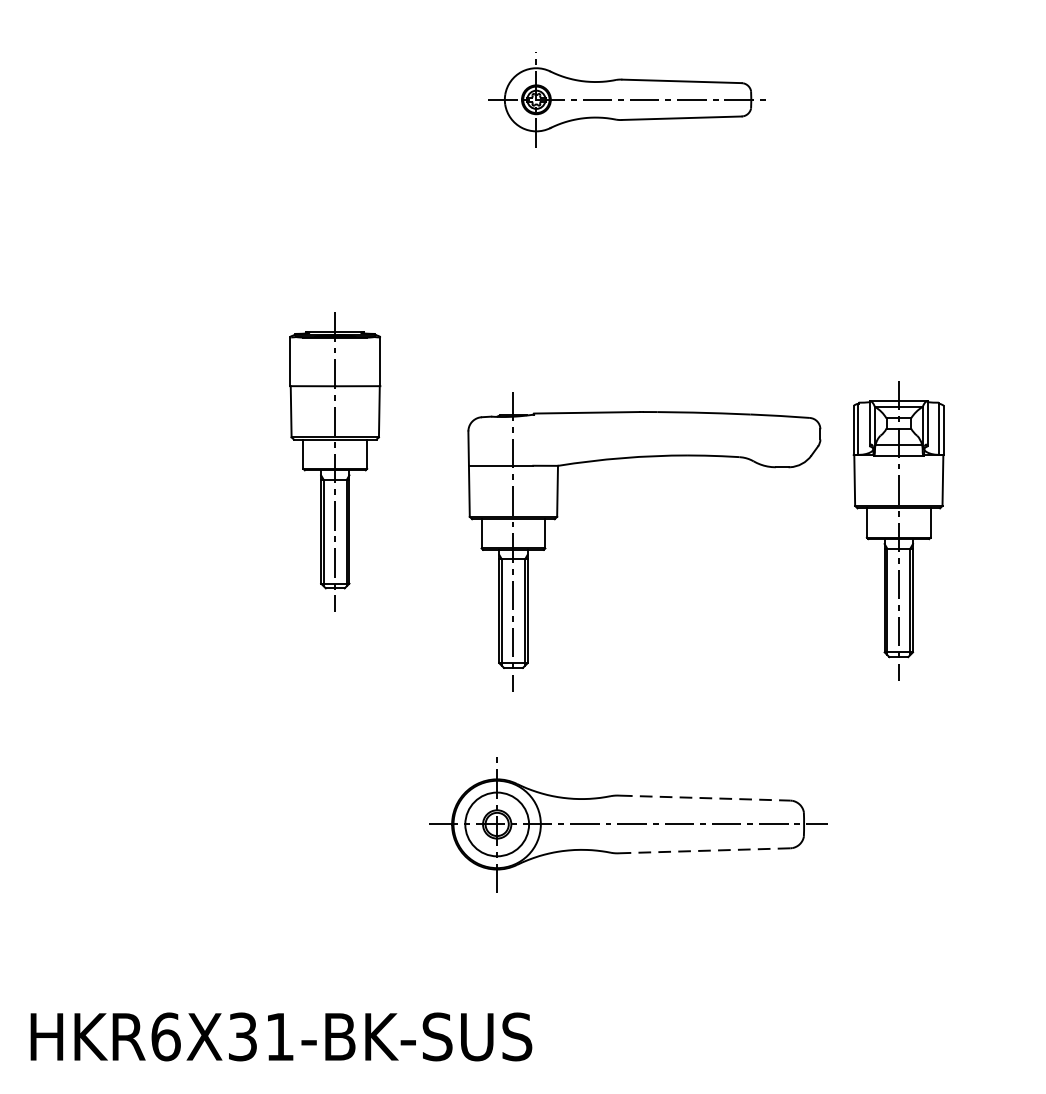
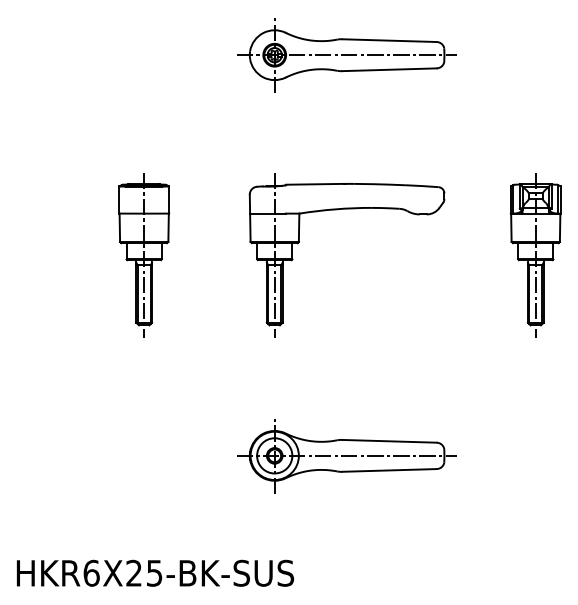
part: (627, 100) -> (346, 55), size x1.43
part: (627, 460) -> (337, 210), moved
part: (333, 461) -> (143, 255), moved
part: (898, 530) -> (535, 255), moved
line: (706, 798) -> (390, 441), dashed -> solid
line: (704, 850) -> (389, 470), dashed -> solid
text: (261, 1037) -> (144, 573), HKR6X31-BK-SUS -> HKR6X25-BK-SUS

